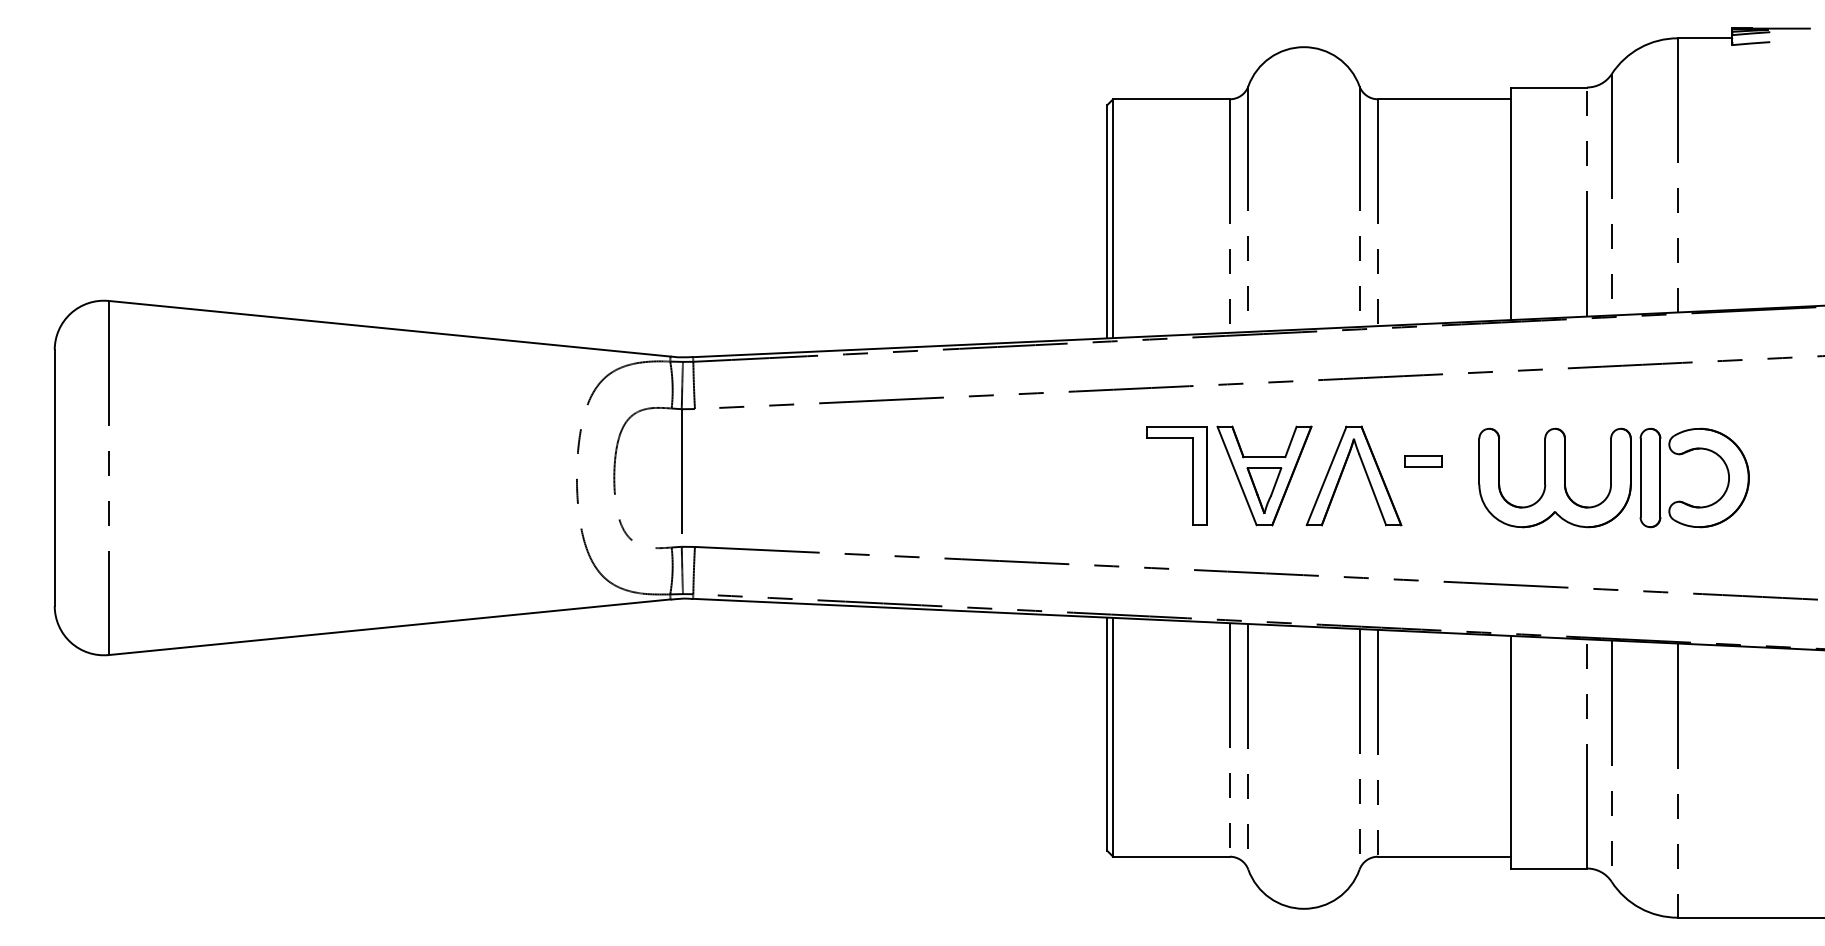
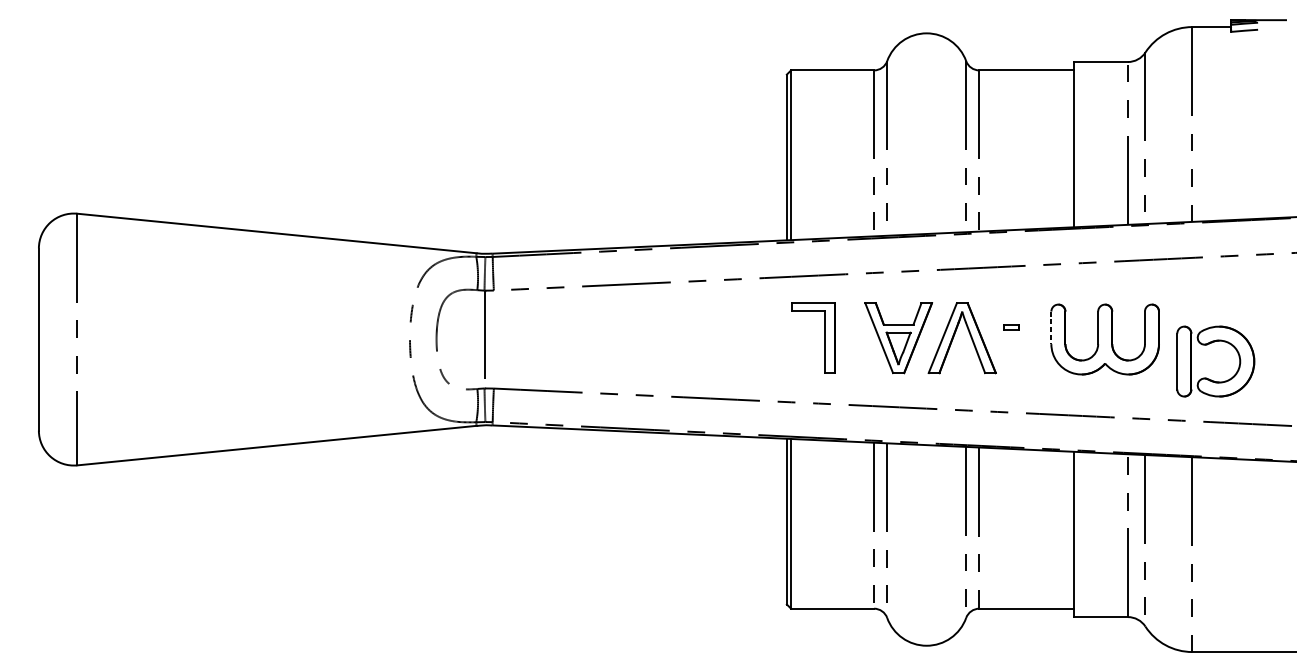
part: (1683, 454) -> (1207, 344), moved
part: (1423, 461) -> (1011, 327), size x0.6
line: (1479, 461) -> (1051, 327), solid -> dashed
part: (1192, 475) -> (824, 337), moved

